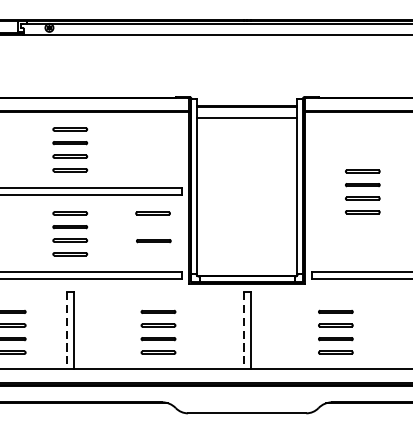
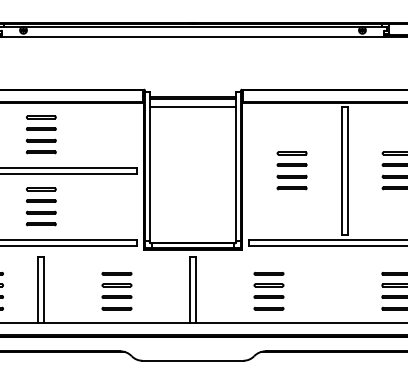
line: (152, 212) -> (111, 188), removed
line: (153, 240) -> (112, 212), removed
line: (66, 331) -> (38, 290), dashed -> solid
line: (244, 331) -> (190, 290), dashed -> solid

